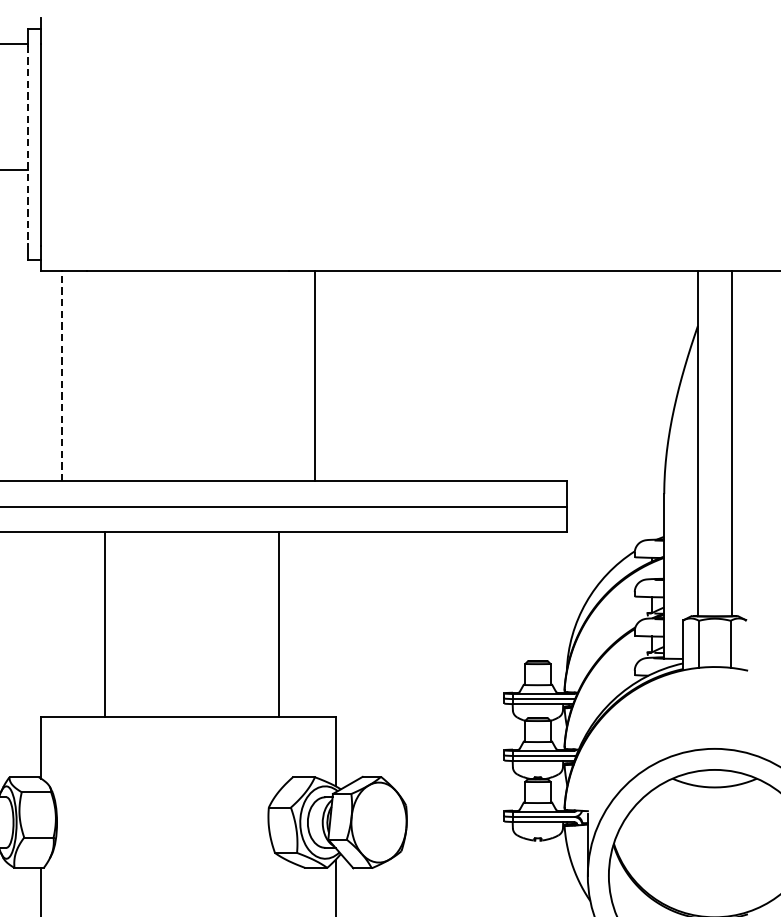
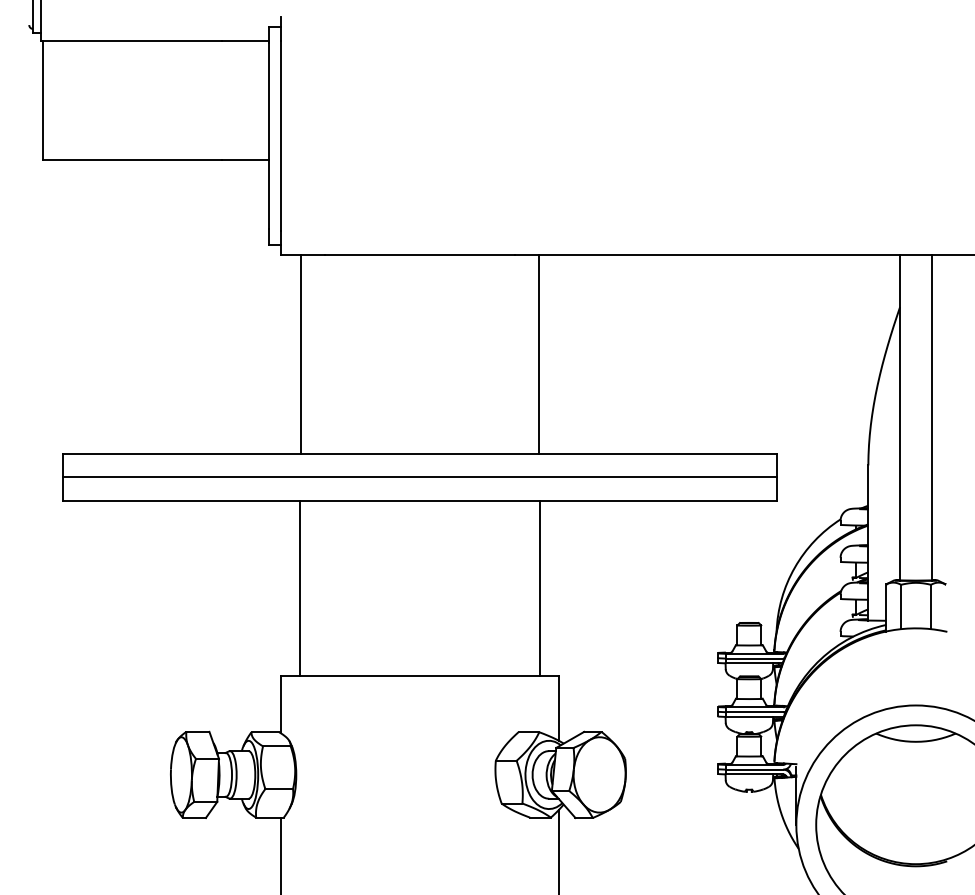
line: (28, 144) -> (269, 136), dashed -> solid
line: (62, 375) -> (301, 353), dashed -> solid
line: (105, 624) -> (300, 588), moved
line: (279, 624) -> (539, 588), moved

